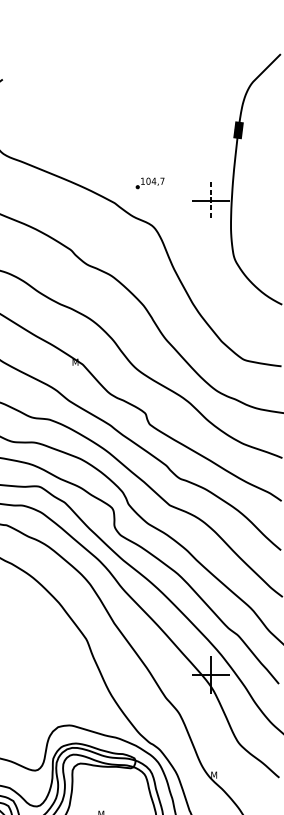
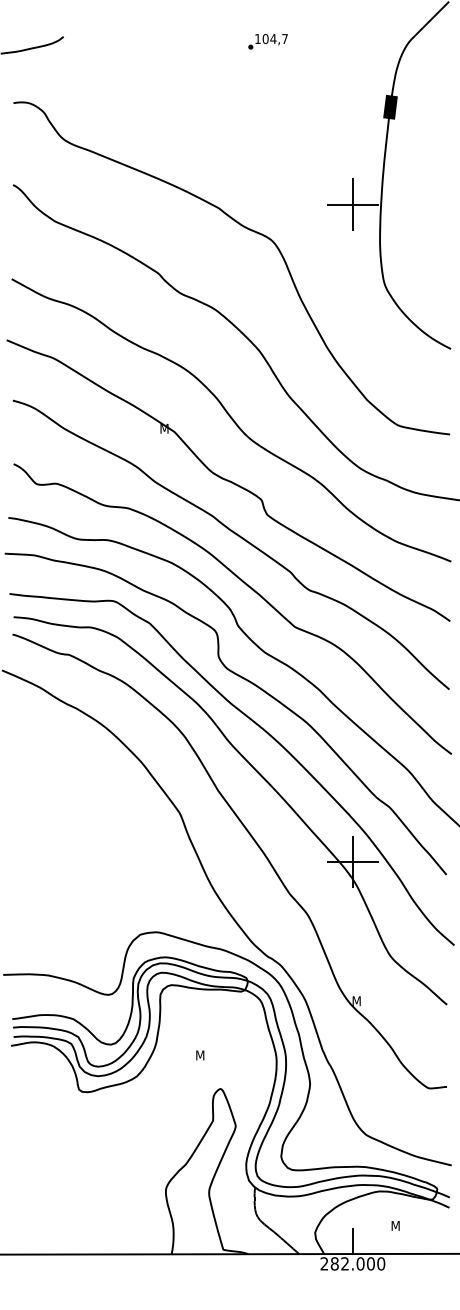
part: (149, 183) -> (267, 41), moved
line: (211, 201) -> (352, 205), dashed -> solid

